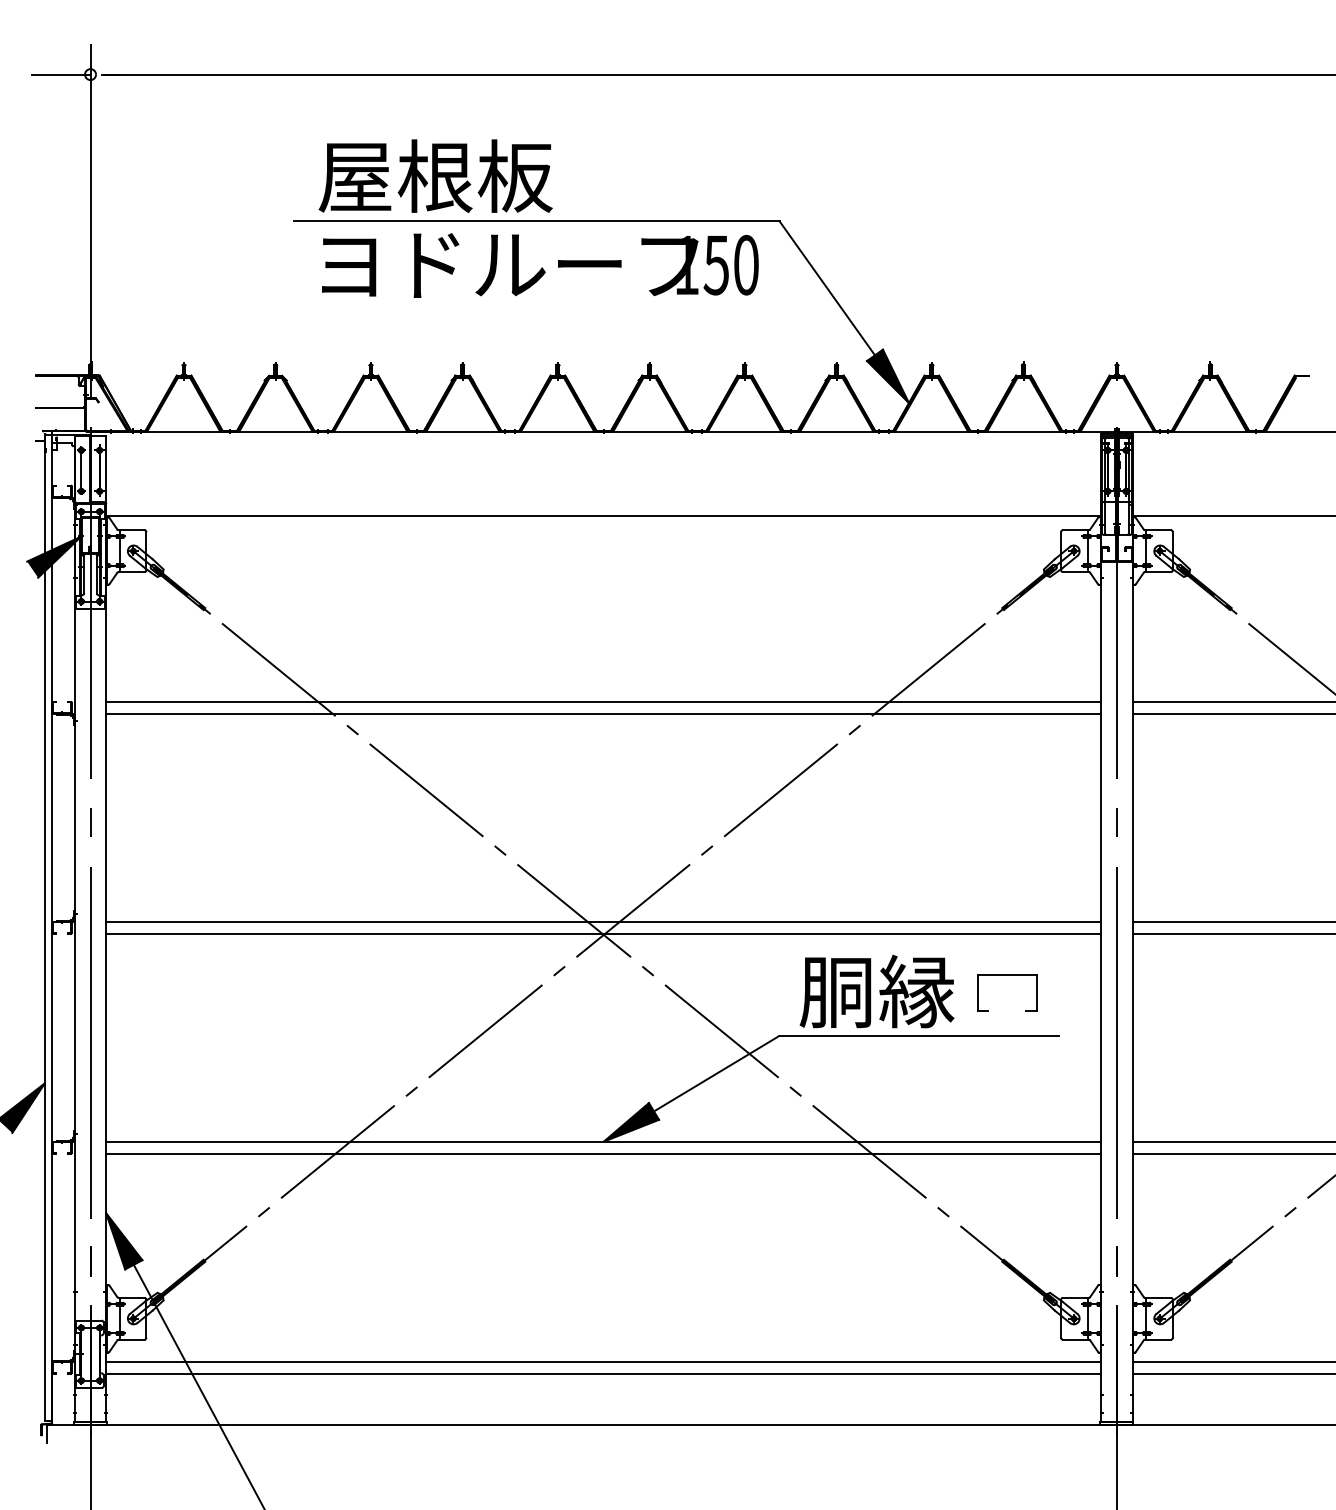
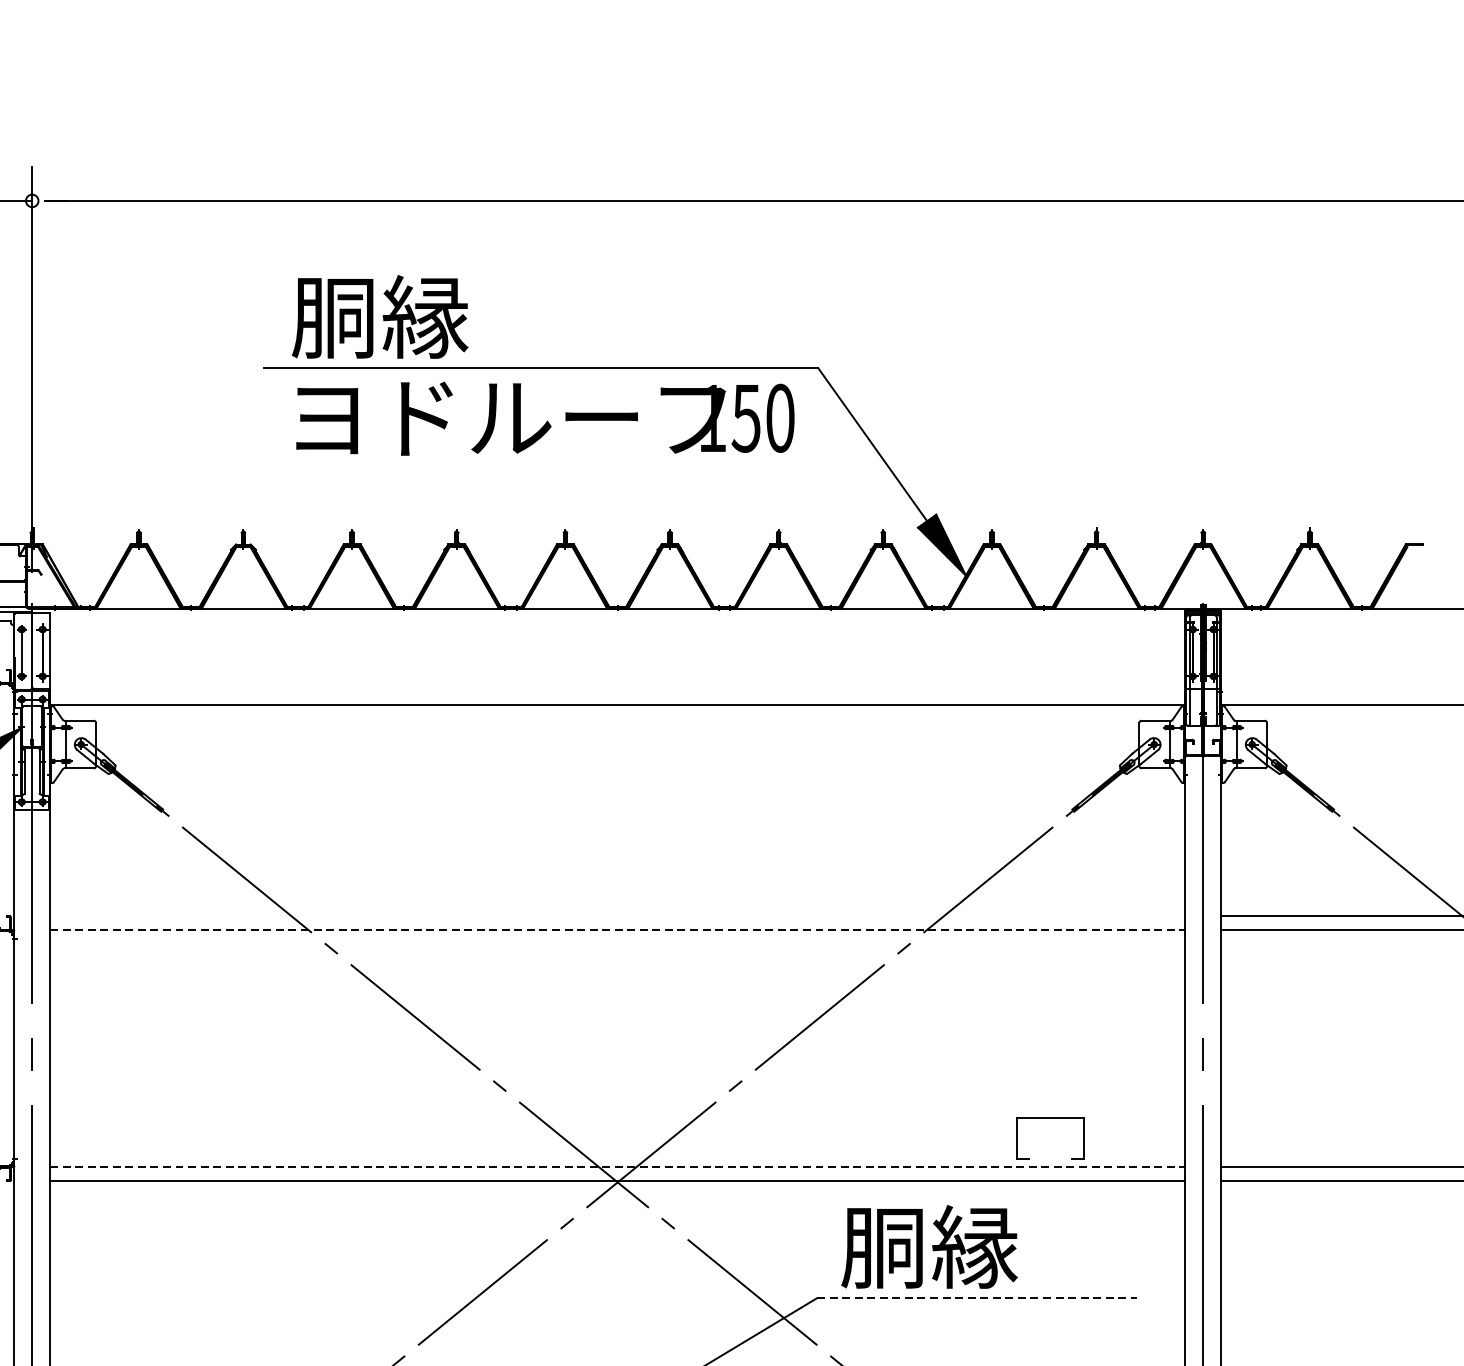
text: (435, 175) -> (425, 316), 屋根板 -> 胴縁
line: (603, 701) -> (617, 916), removed
line: (603, 713) -> (617, 929), solid -> dashed
line: (603, 921) -> (617, 1167), solid -> dashed
part: (1007, 975) -> (1050, 1119), moved
line: (919, 1036) -> (977, 1298), solid -> dashed

